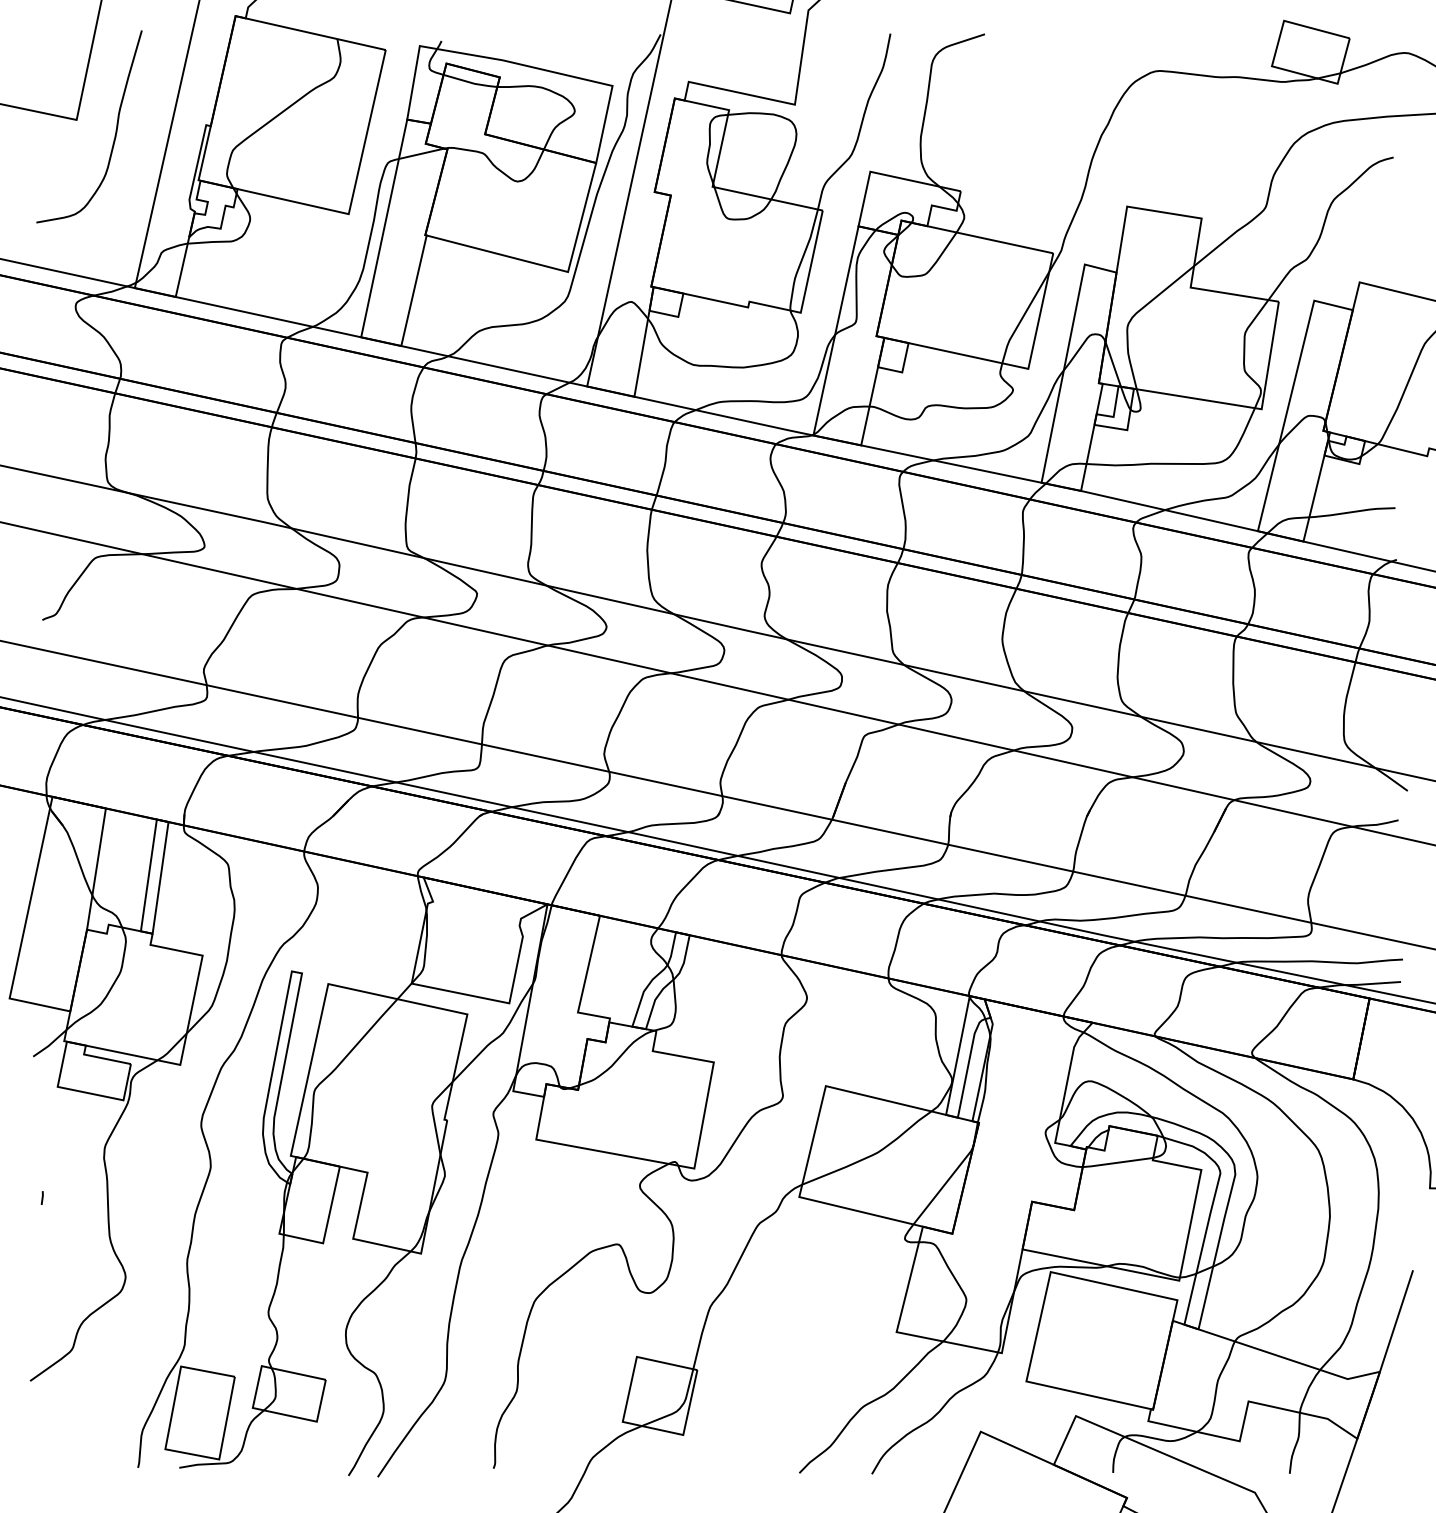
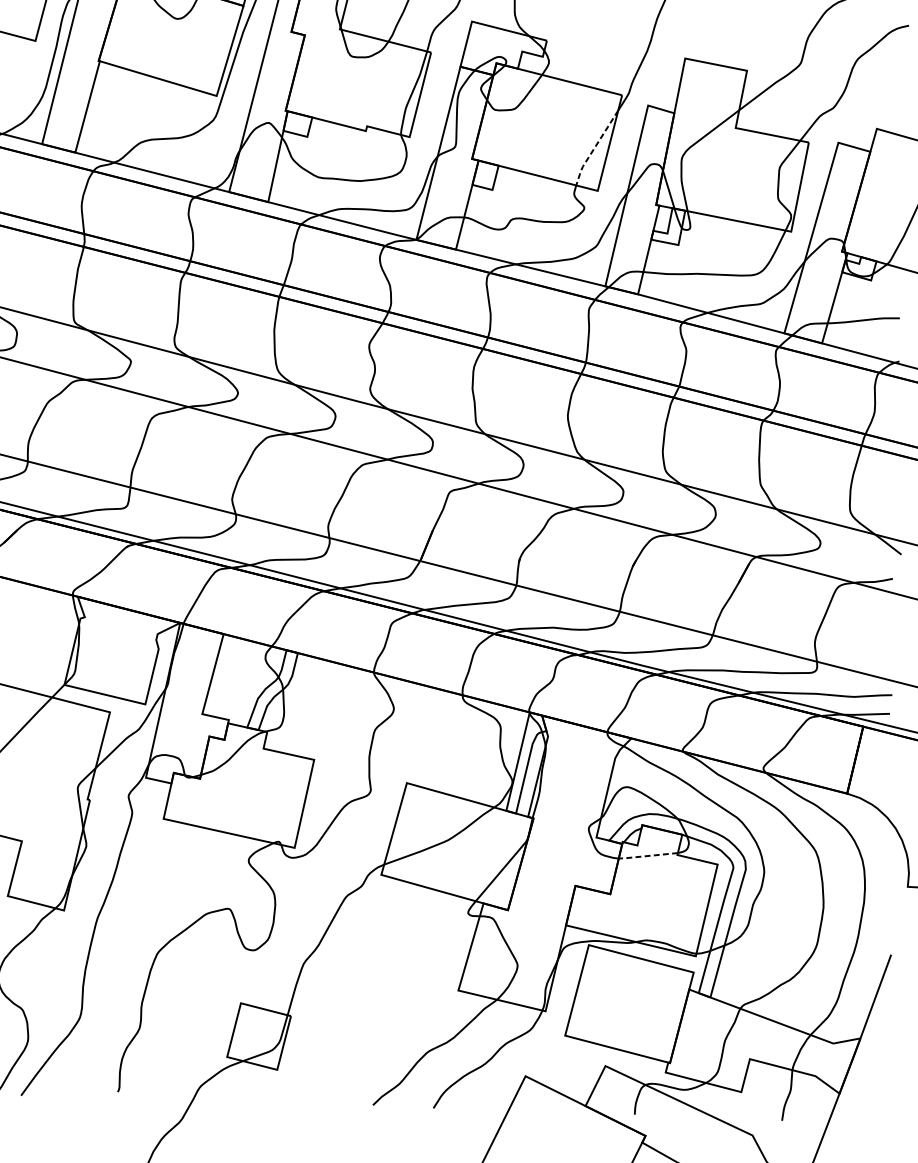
line: (1022, 318) -> (594, 148), solid -> dashed
line: (1116, 1162) -> (647, 855), solid -> dashed

